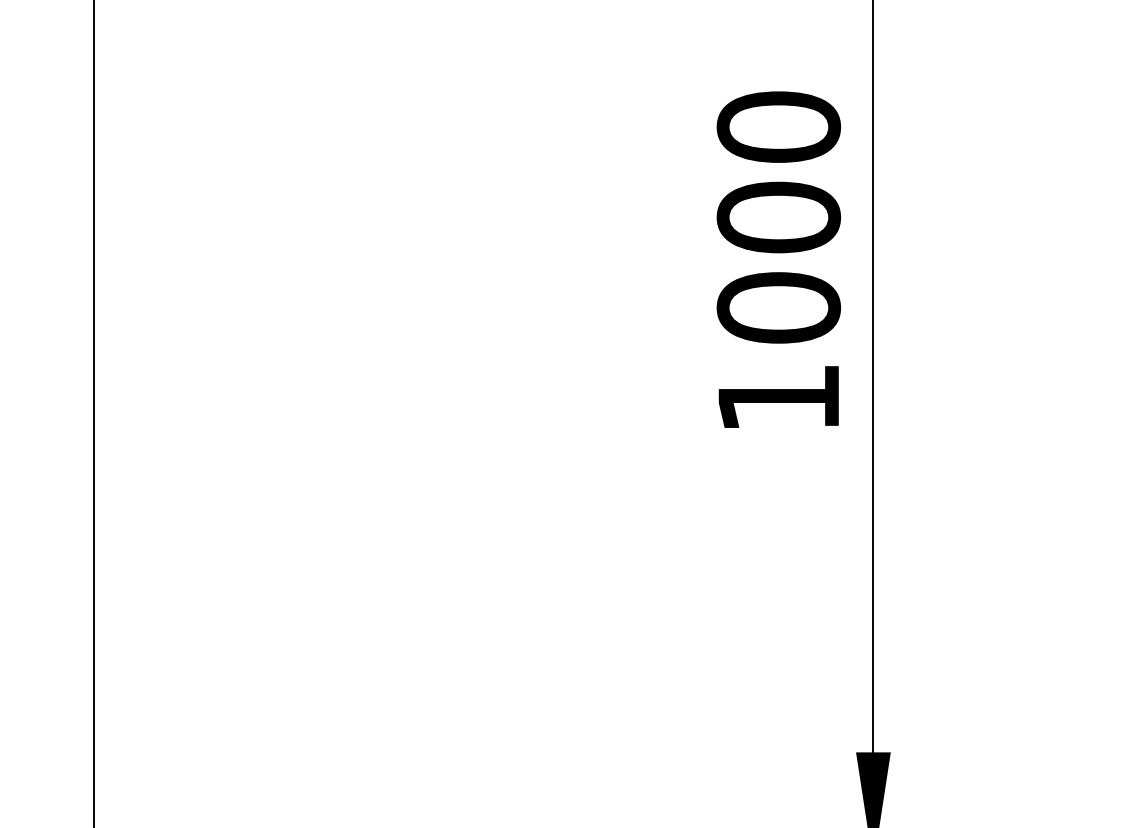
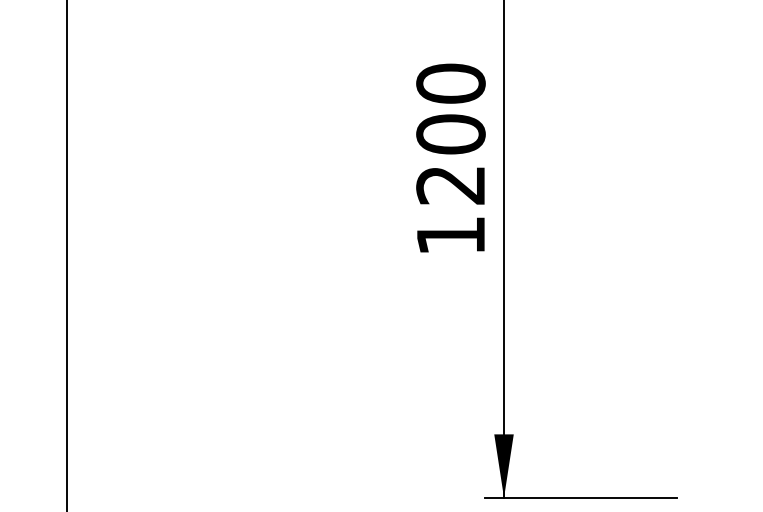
text: (778, 308) -> (450, 185), 1000 -> 1200

